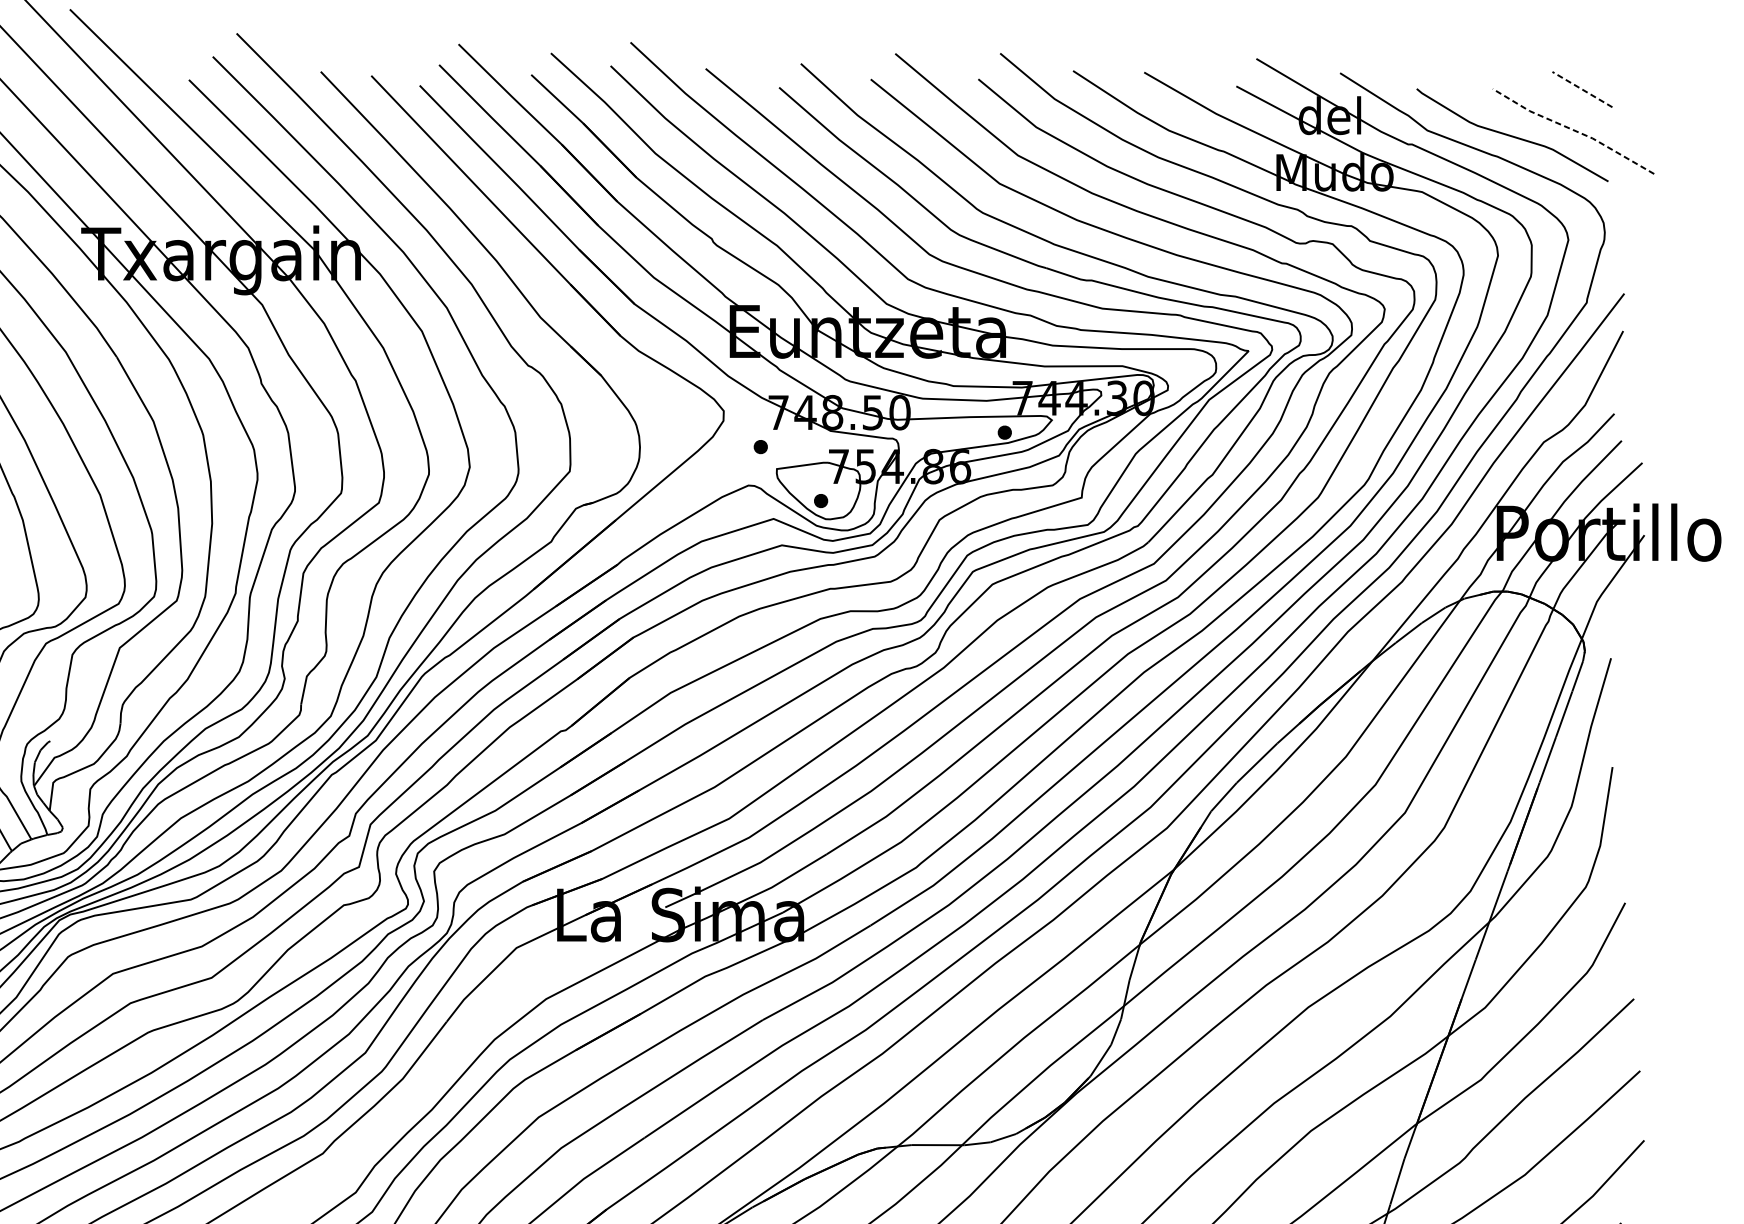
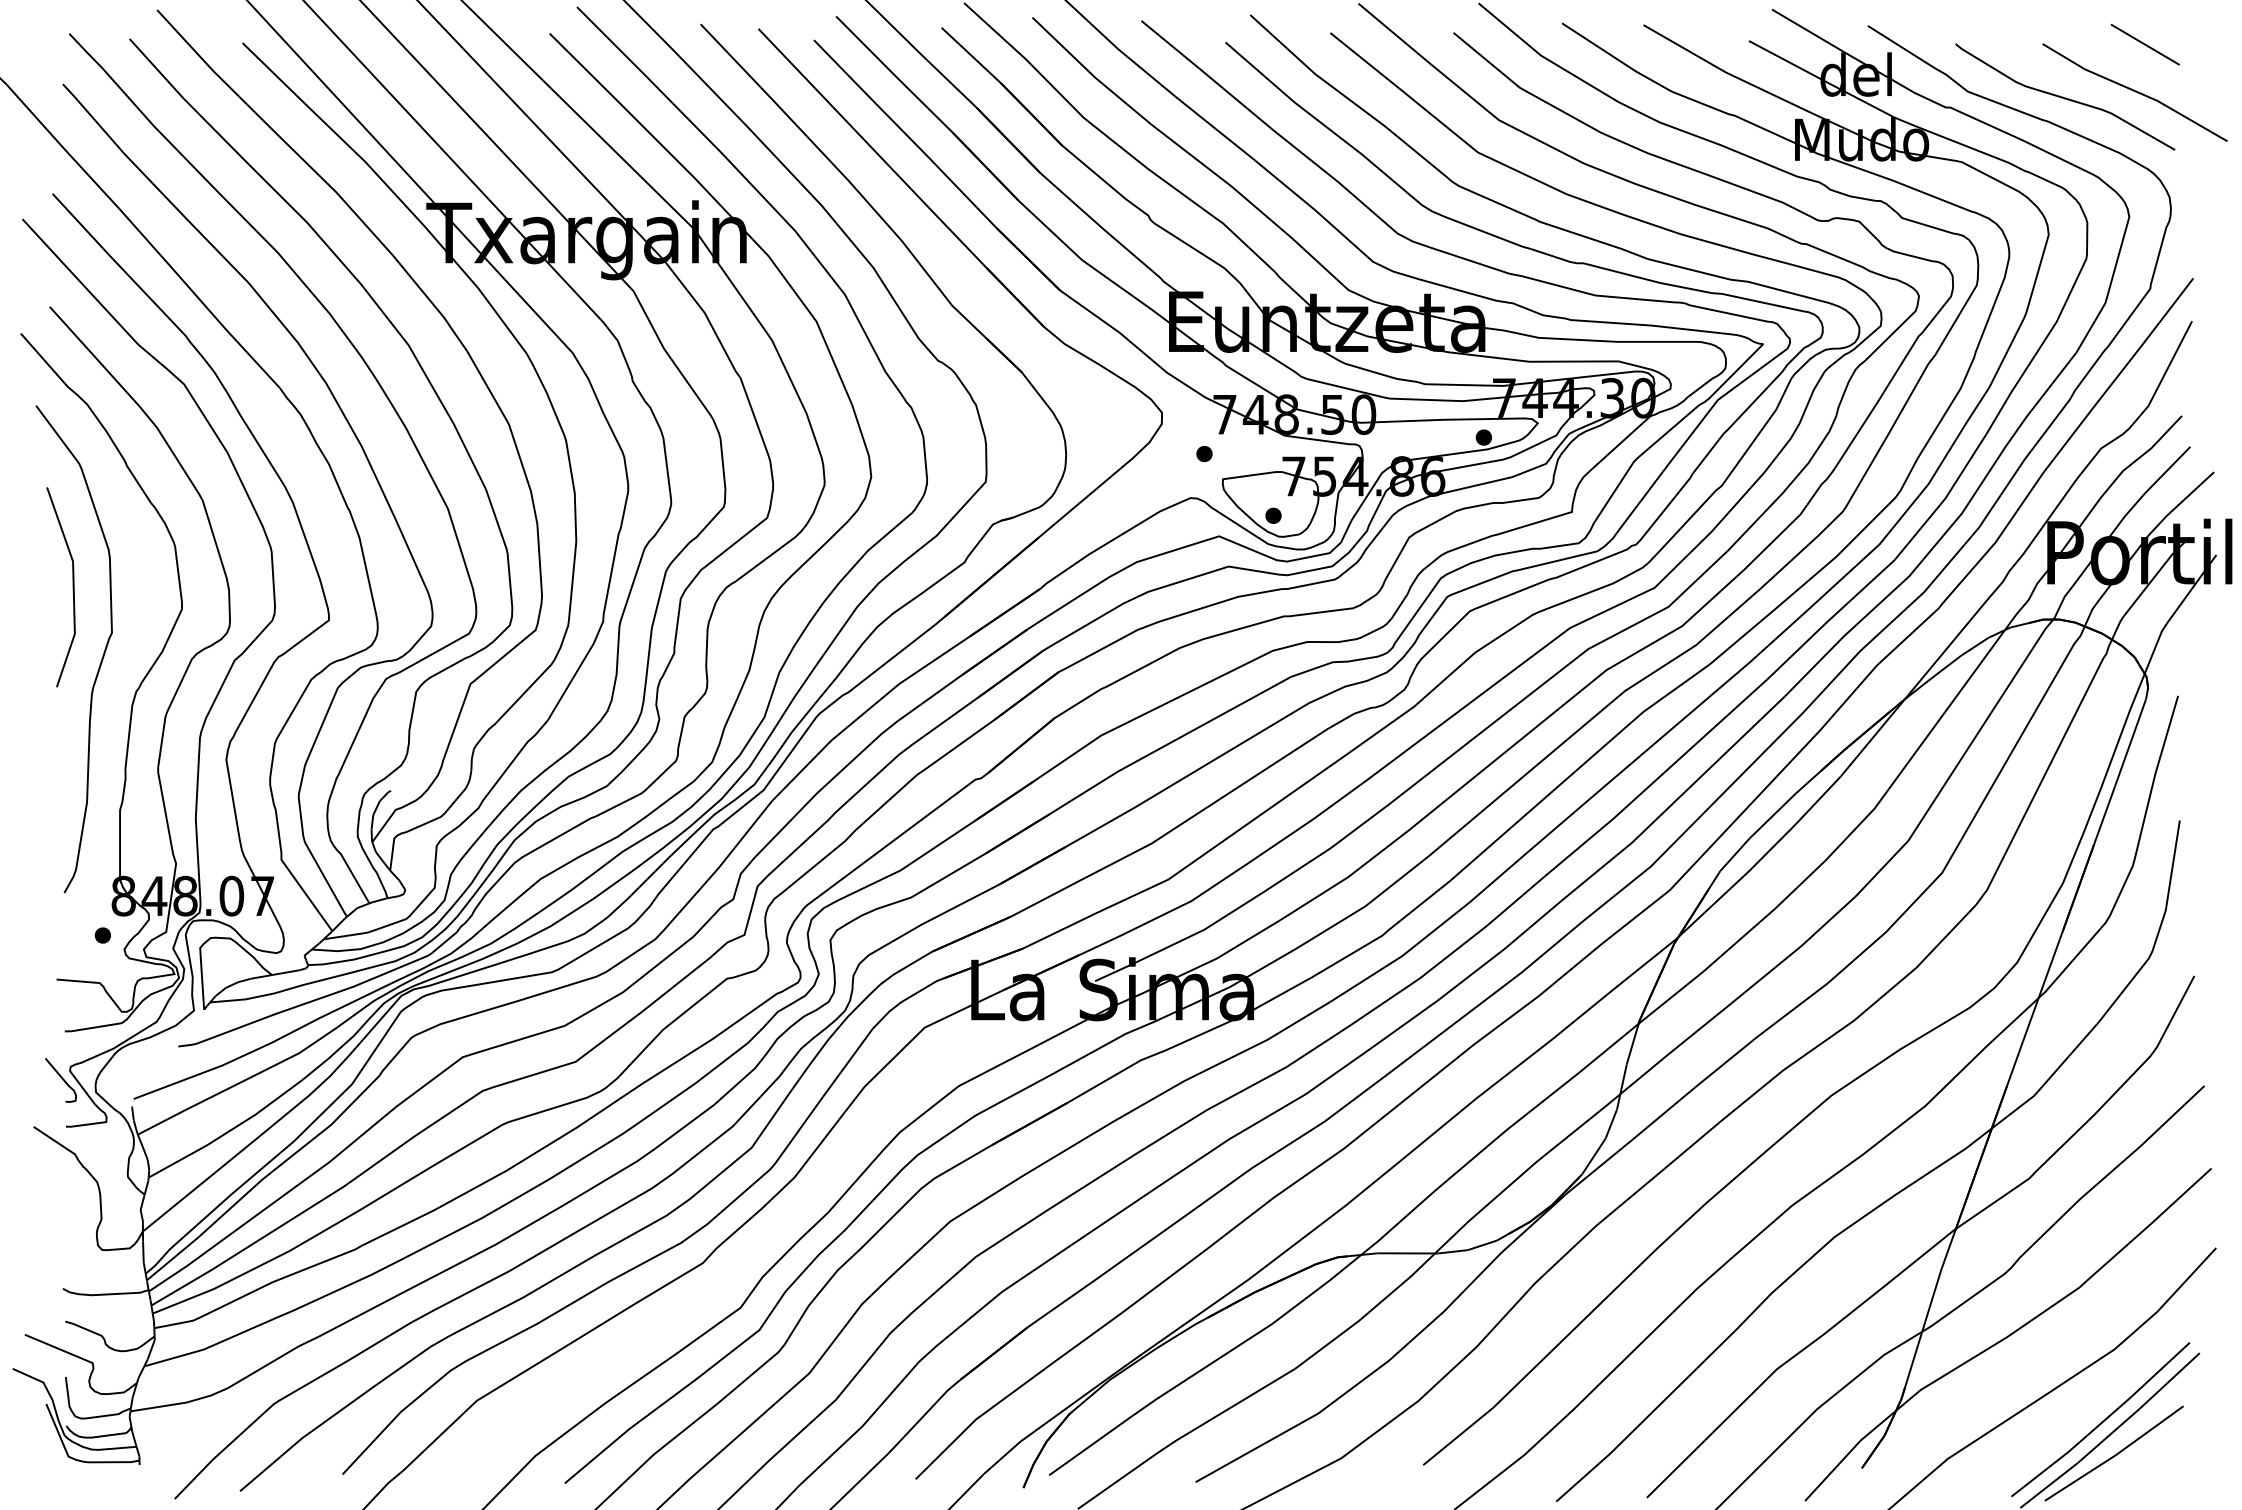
line: (1582, 89) -> (2145, 44), dashed -> solid
line: (1573, 130) -> (2135, 91), dashed -> solid

